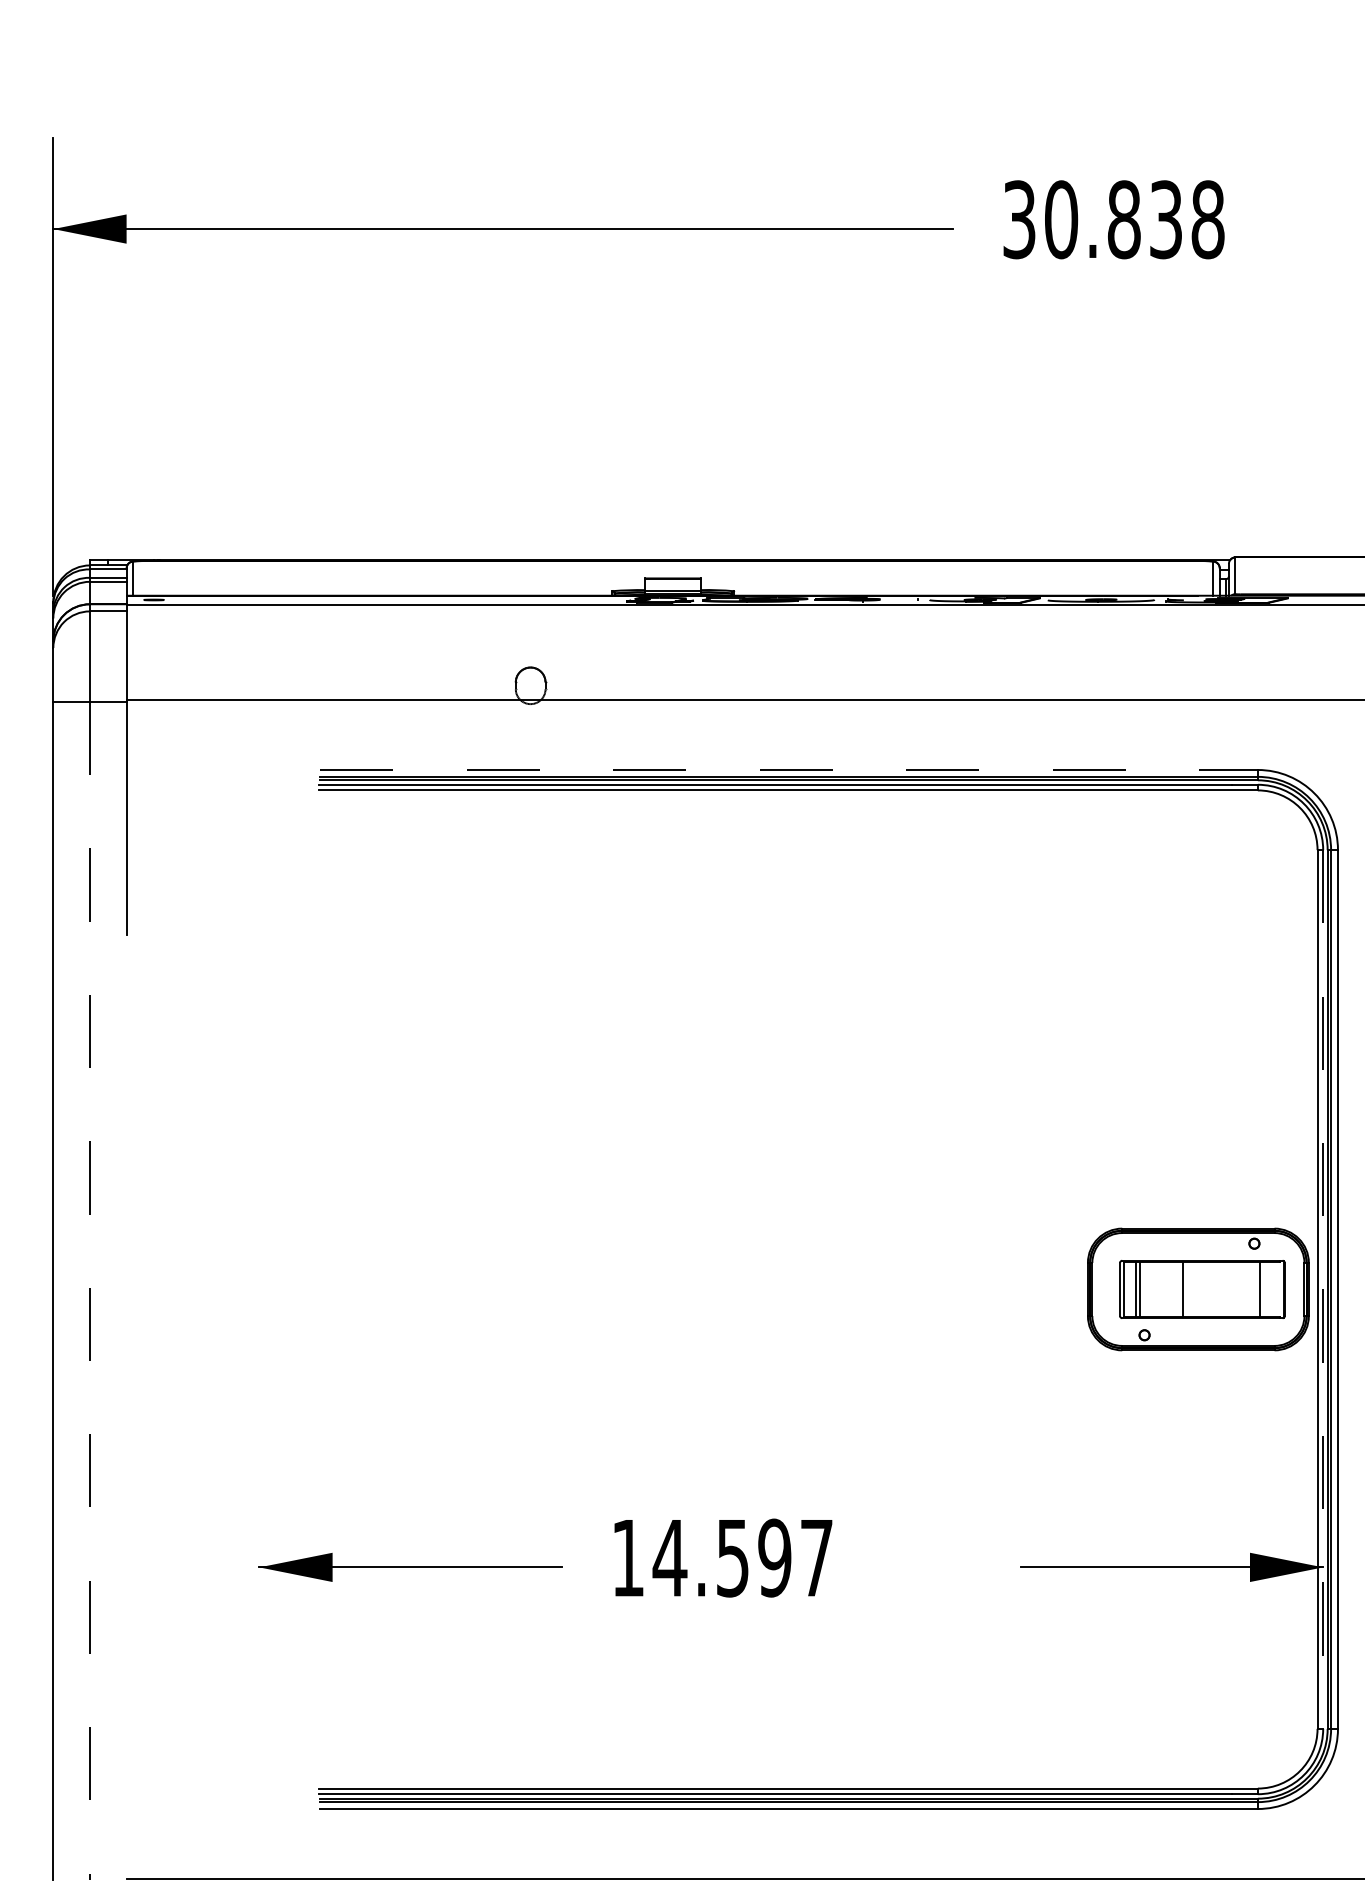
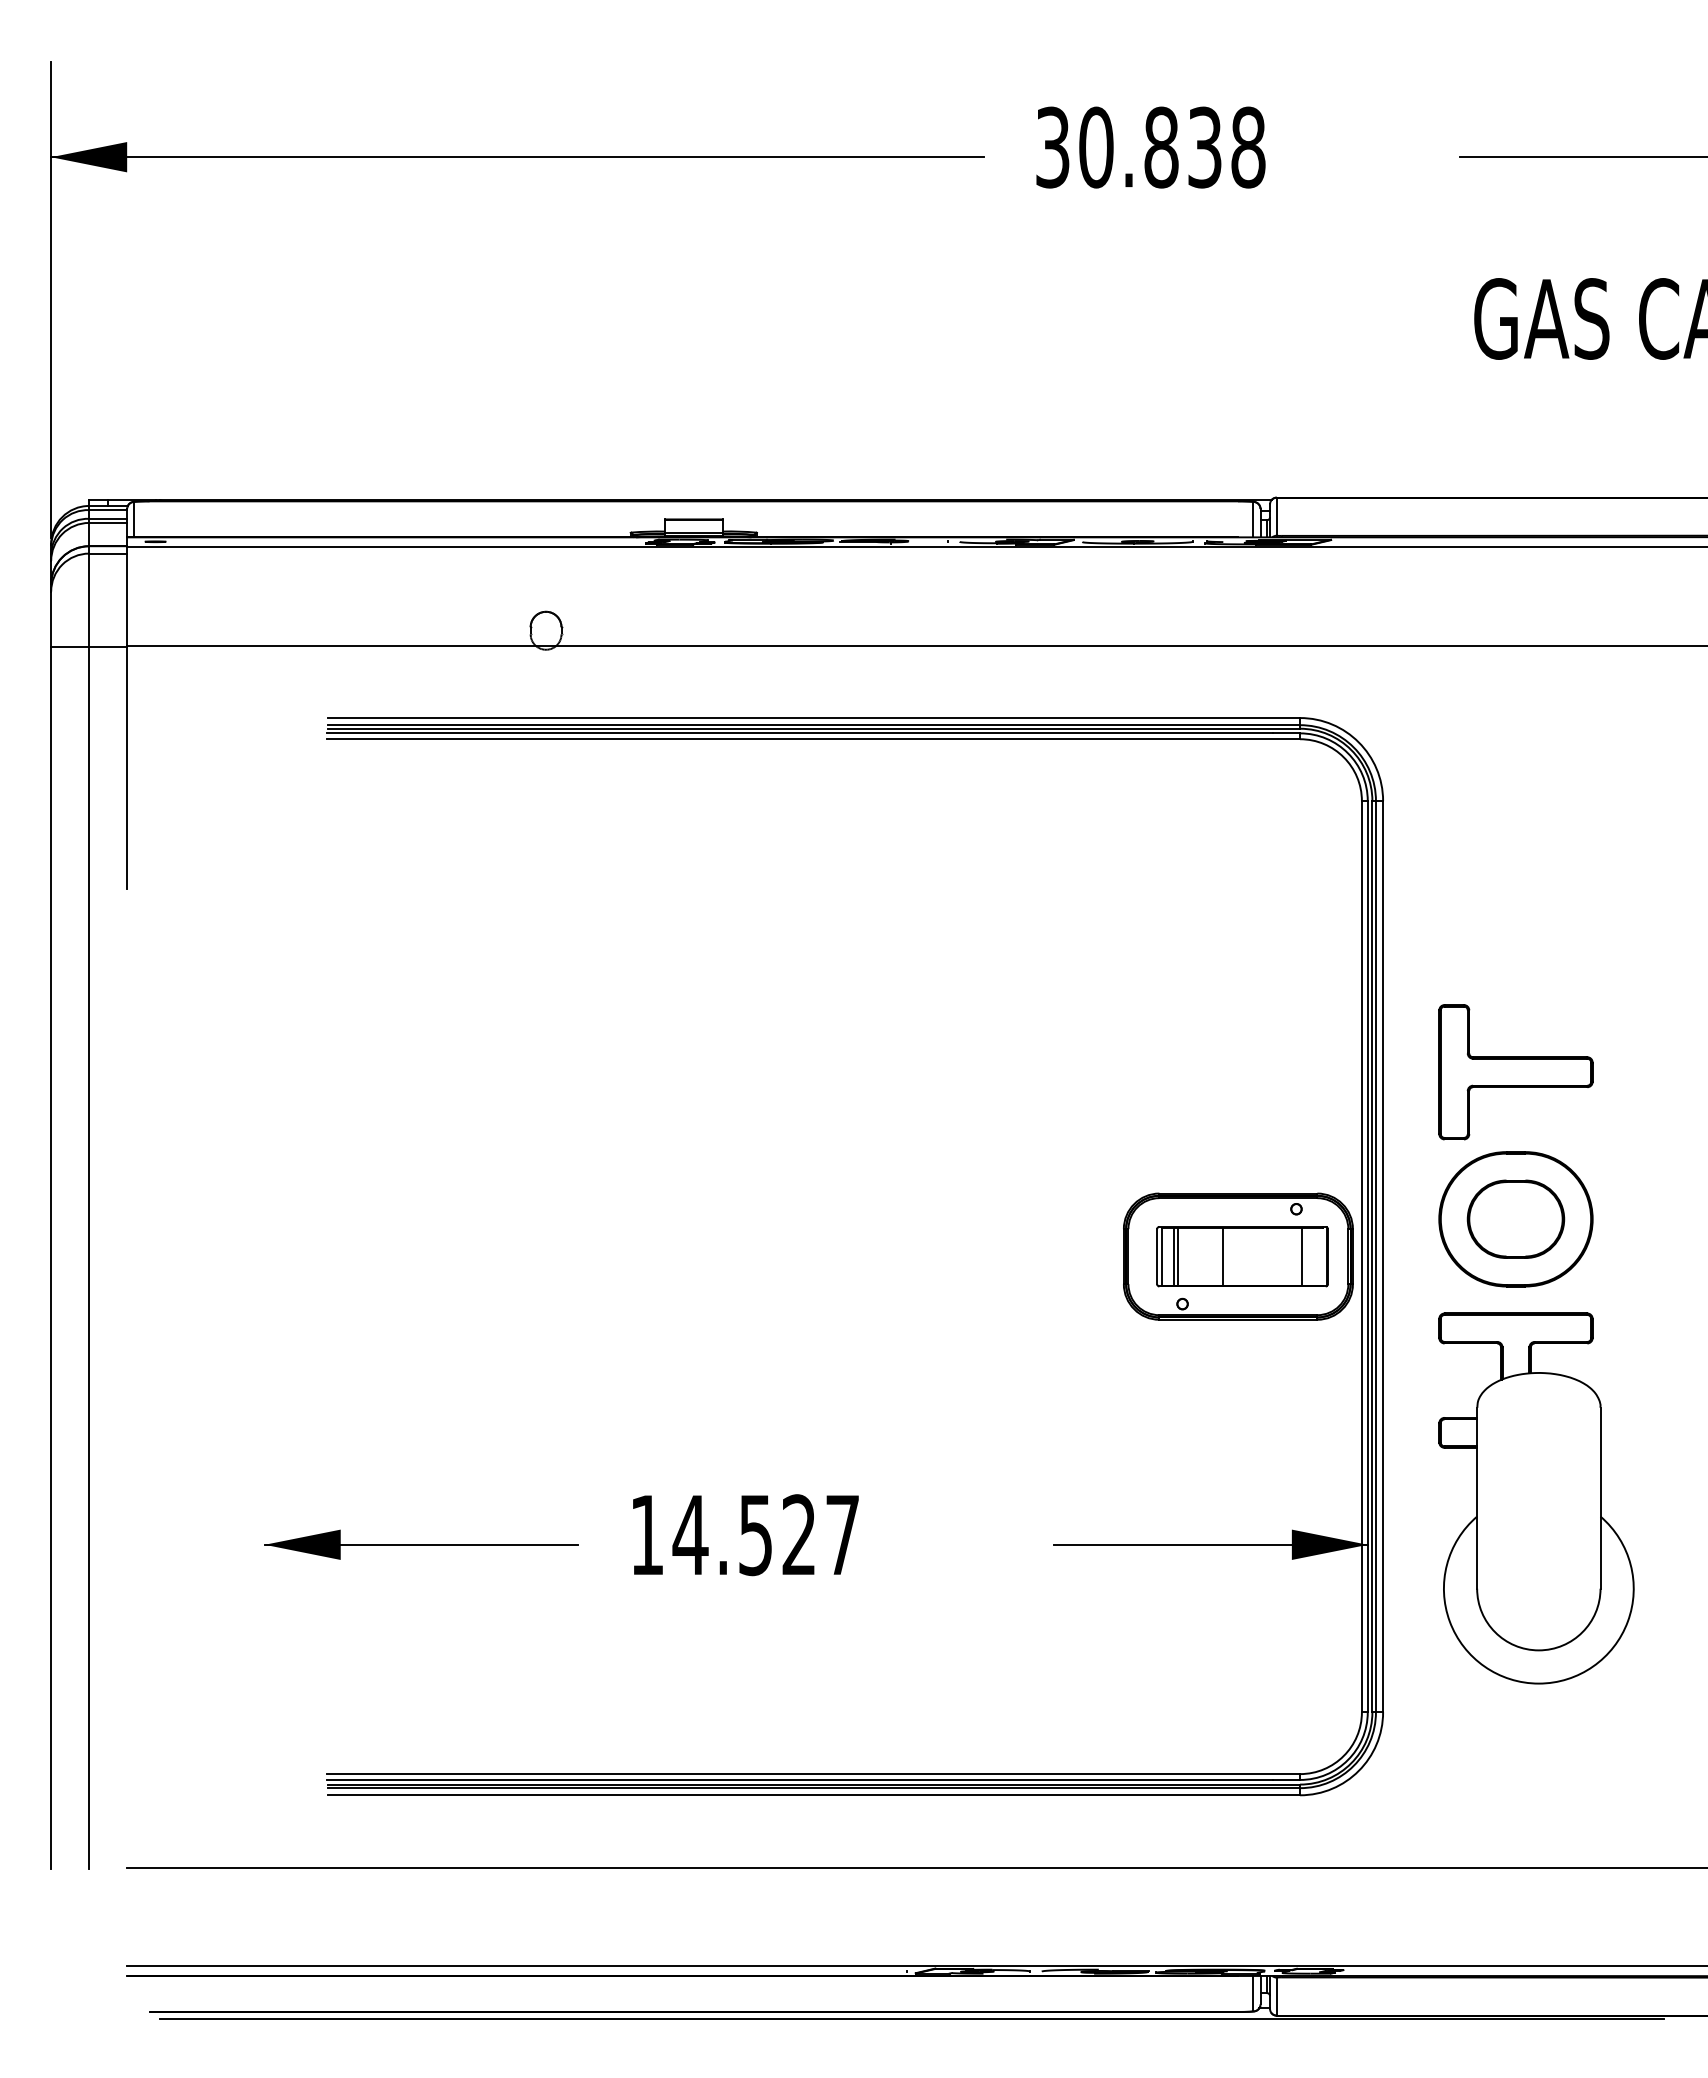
line: (789, 770) -> (814, 718), dashed -> solid
line: (1322, 1289) -> (1367, 1256), dashed -> solid
line: (90, 1291) -> (89, 1258), dashed -> solid
text: (775, 1558) -> (799, 1535), 14.597 -> 14.527

